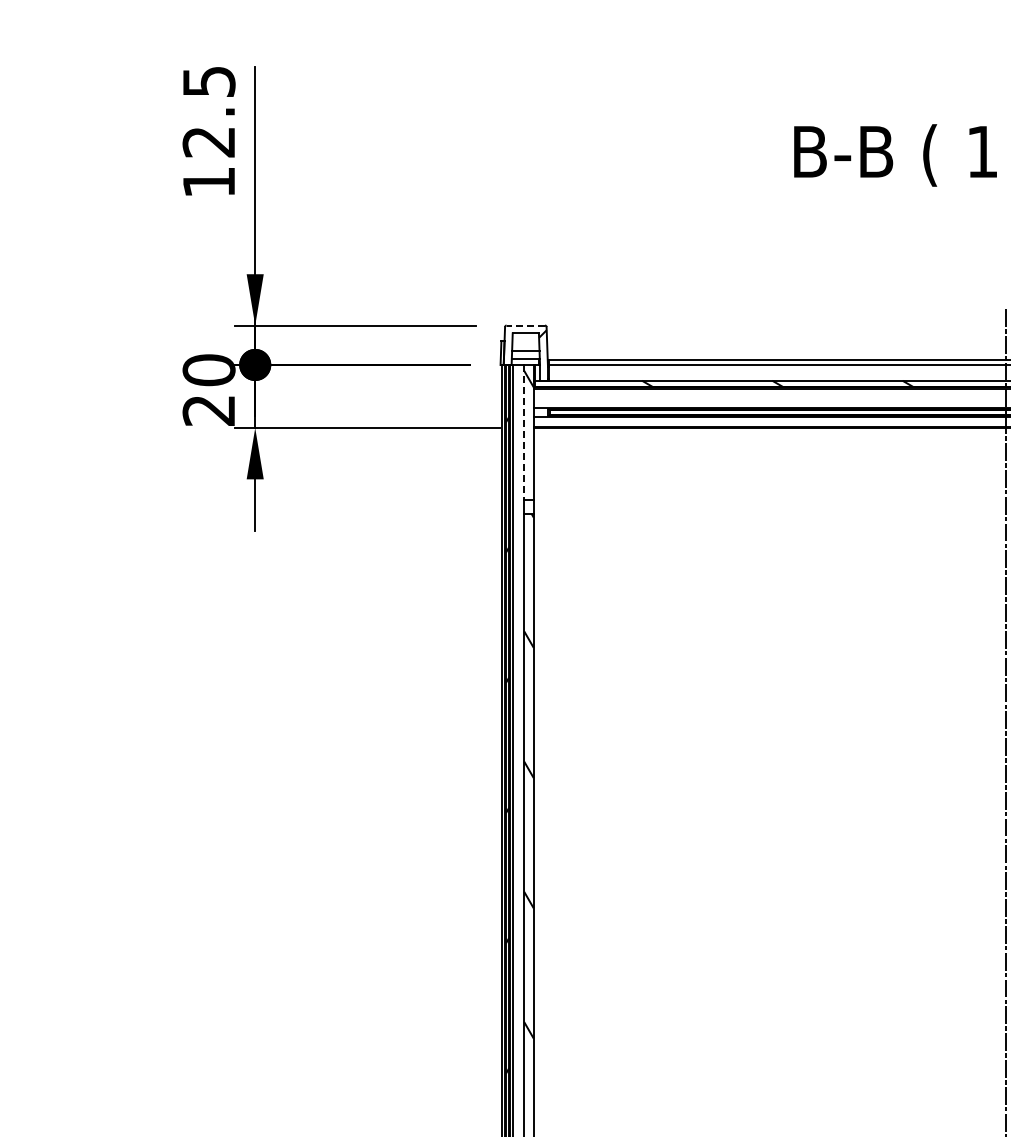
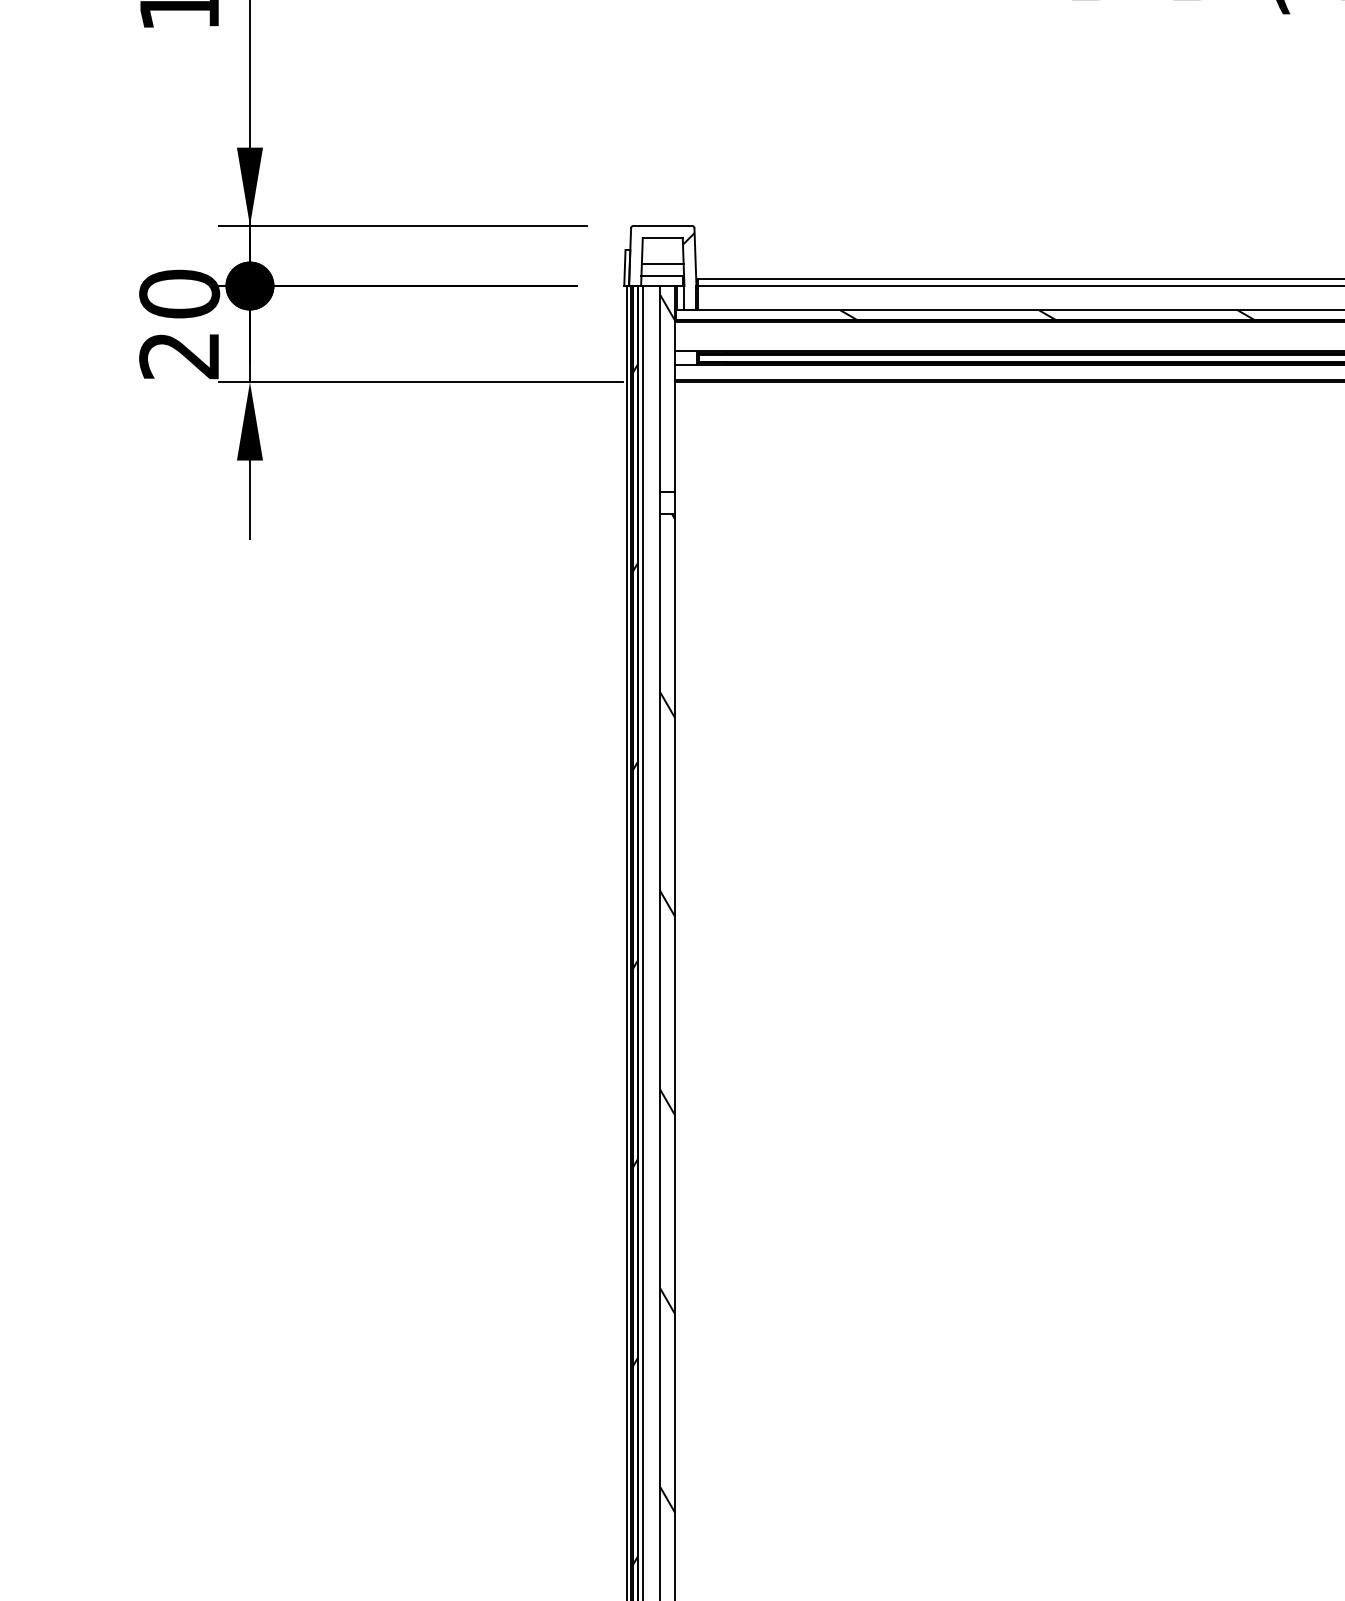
line: (525, 325) -> (662, 225), dashed -> solid
line: (524, 432) -> (660, 389), dashed -> solid

